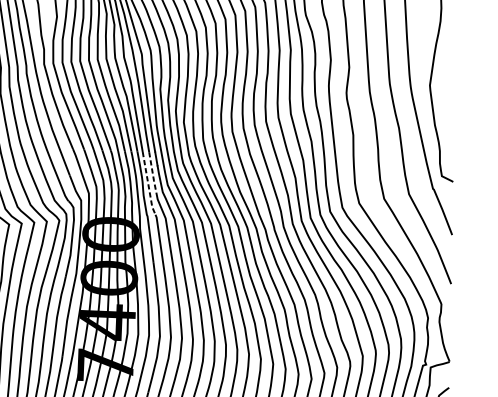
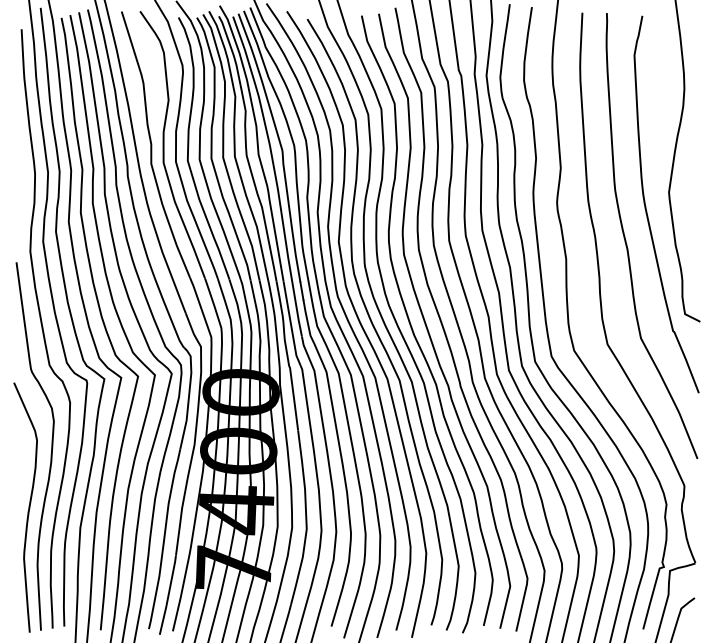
line: (152, 172) -> (296, 309), dashed -> solid
line: (148, 184) -> (291, 325), dashed -> solid

